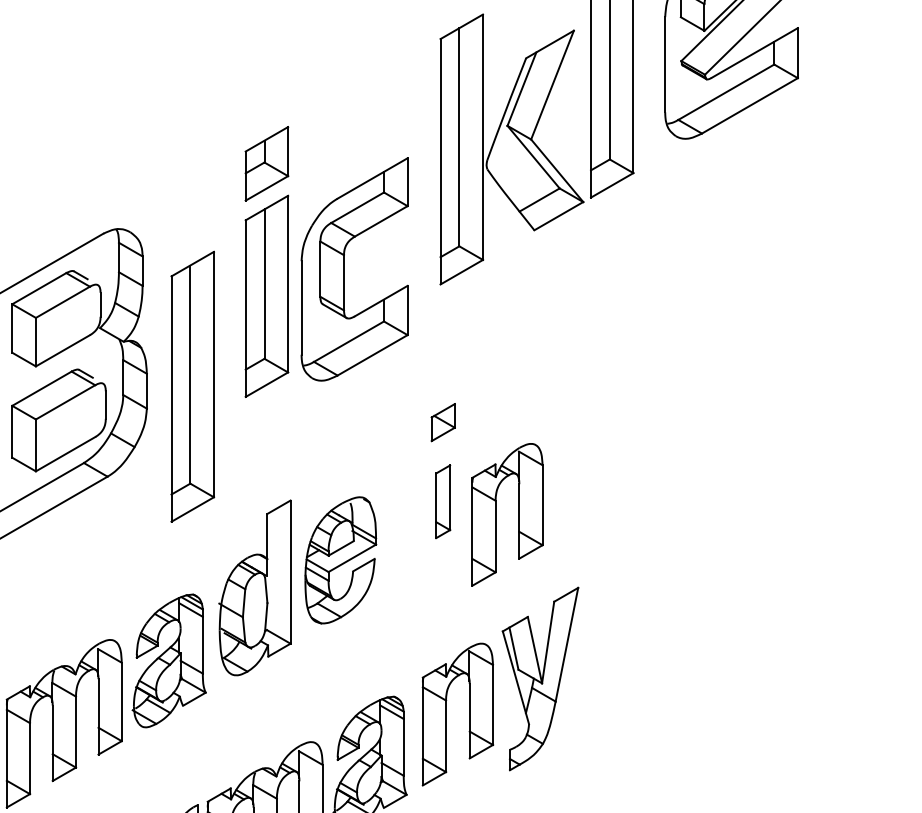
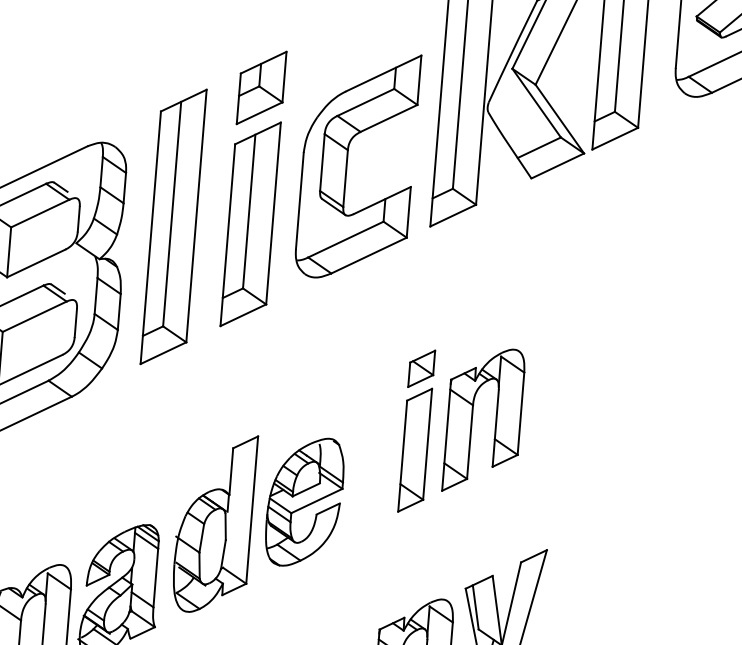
part: (344, 269) -> (347, 164), moved
part: (192, 386) -> (173, 226), moved
part: (442, 501) -> (414, 450), size x1.67
part: (496, 514) -> (472, 419), moved

